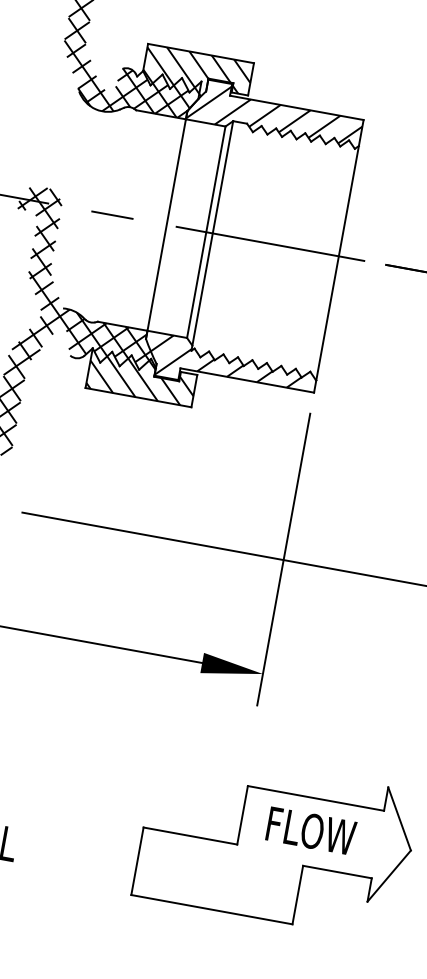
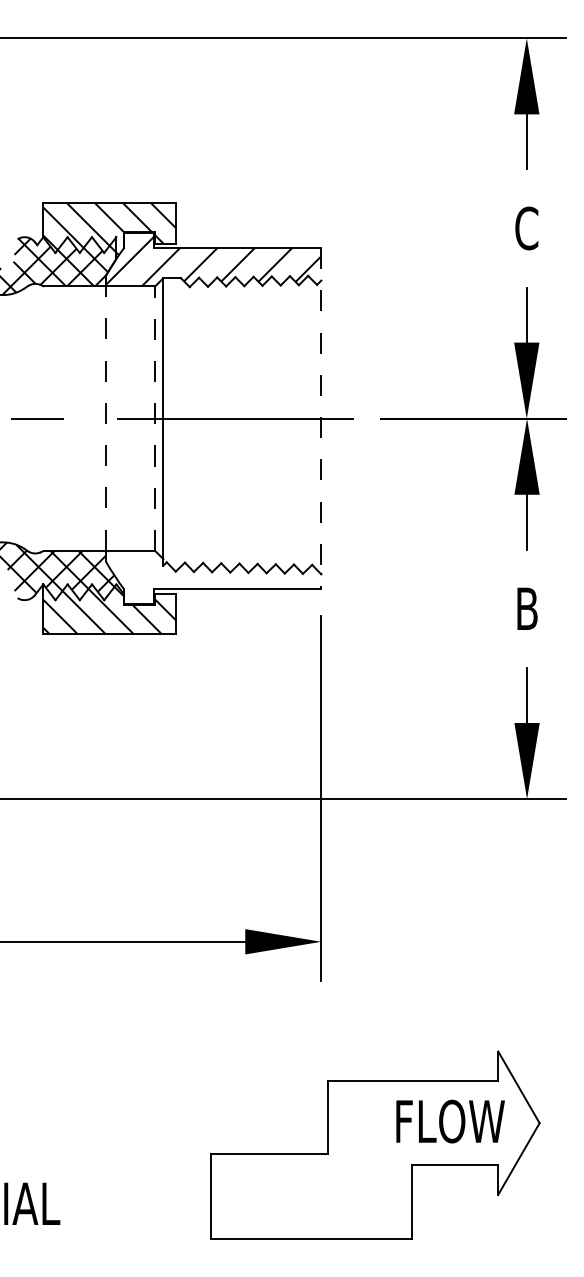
line: (166, 224) -> (105, 418), solid -> dashed
line: (206, 232) -> (155, 418), solid -> dashed
line: (338, 256) -> (321, 418), solid -> dashed
hatch: (225, 365) -> (208, 576), removed
text: (311, 831) -> (450, 1121), moved

